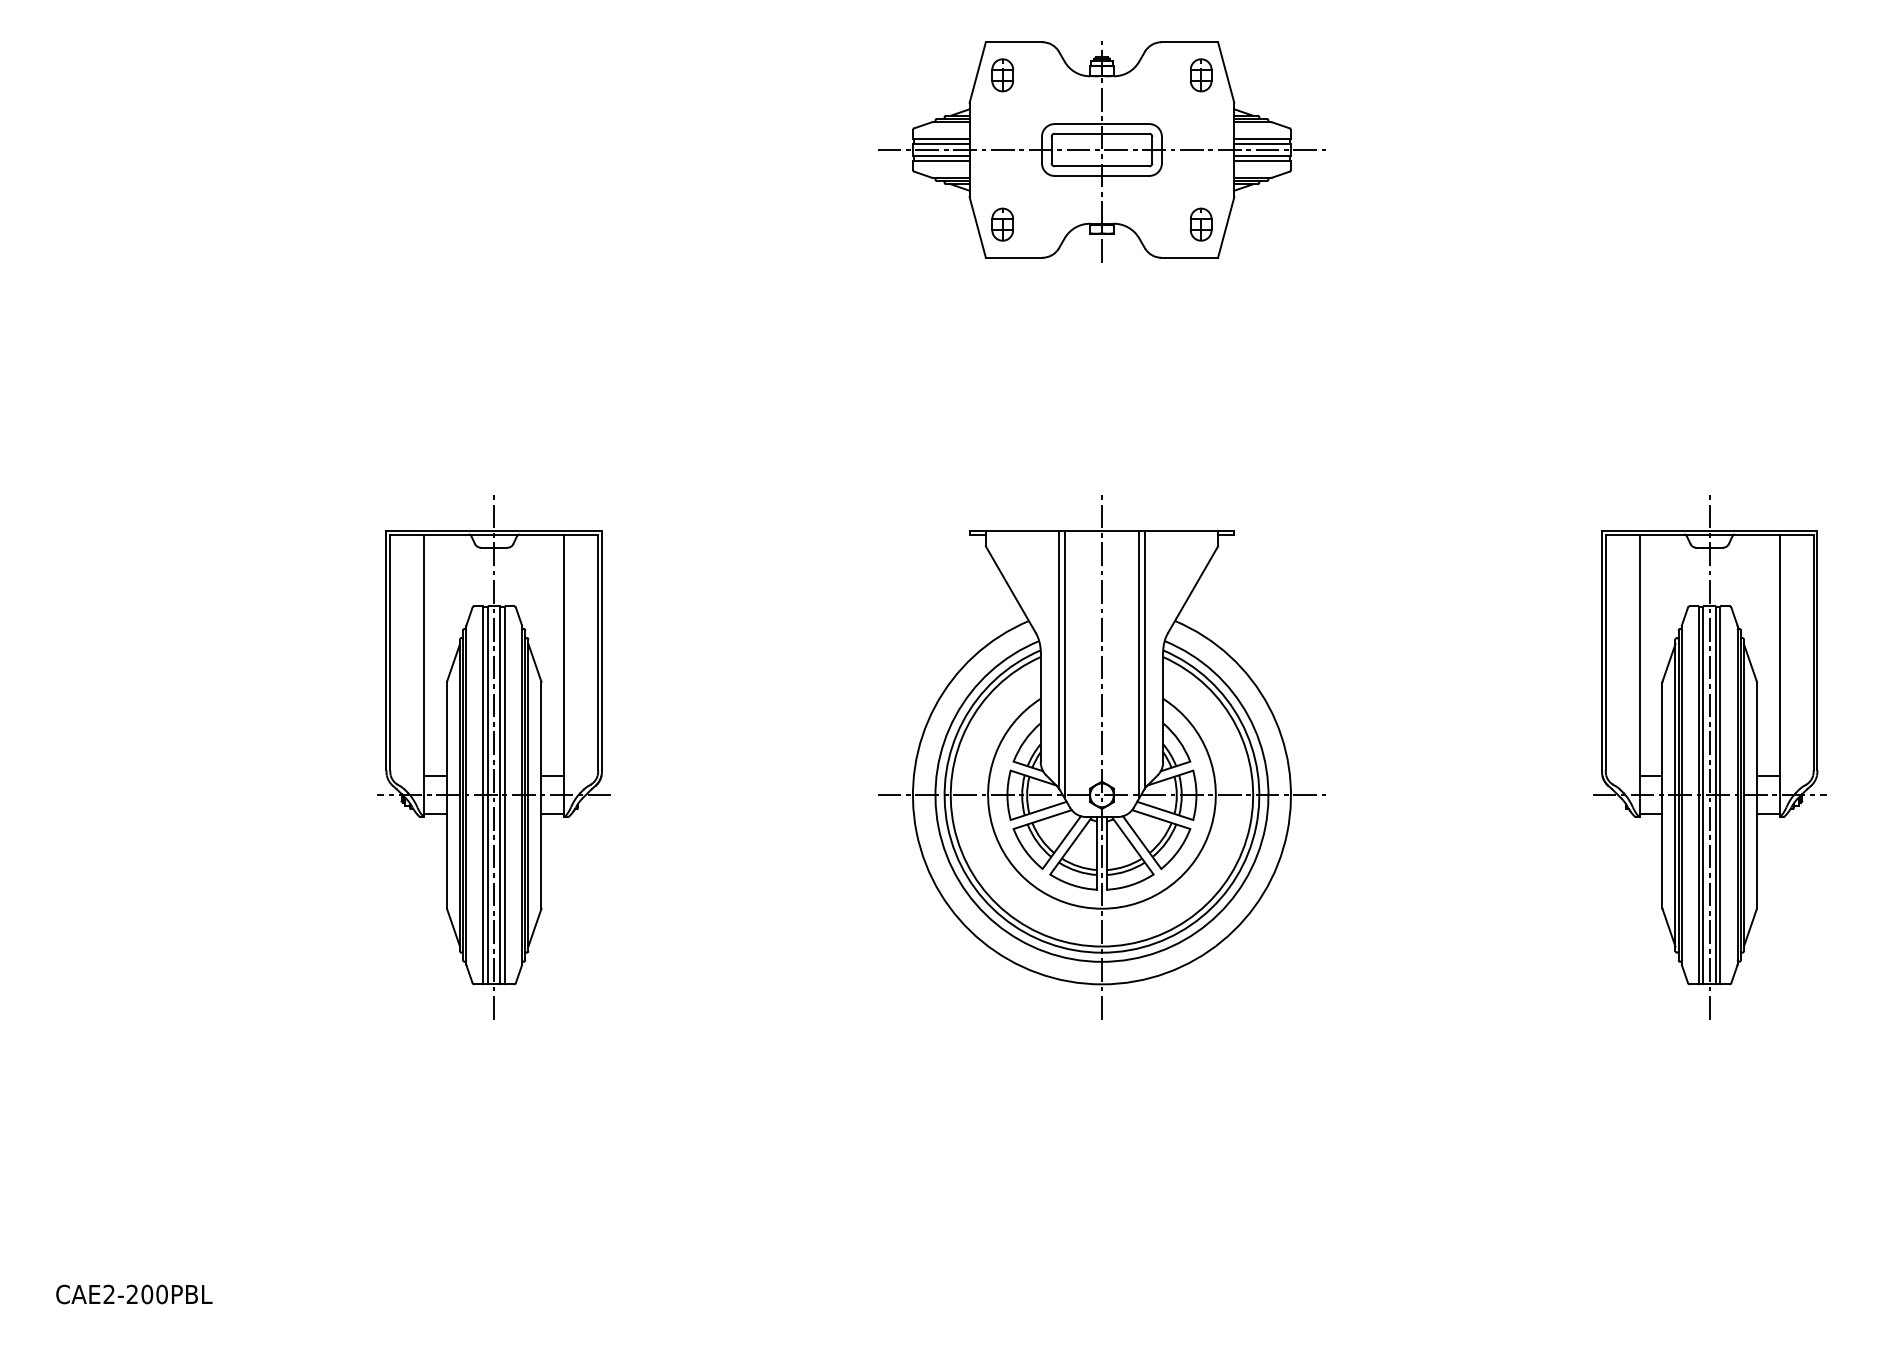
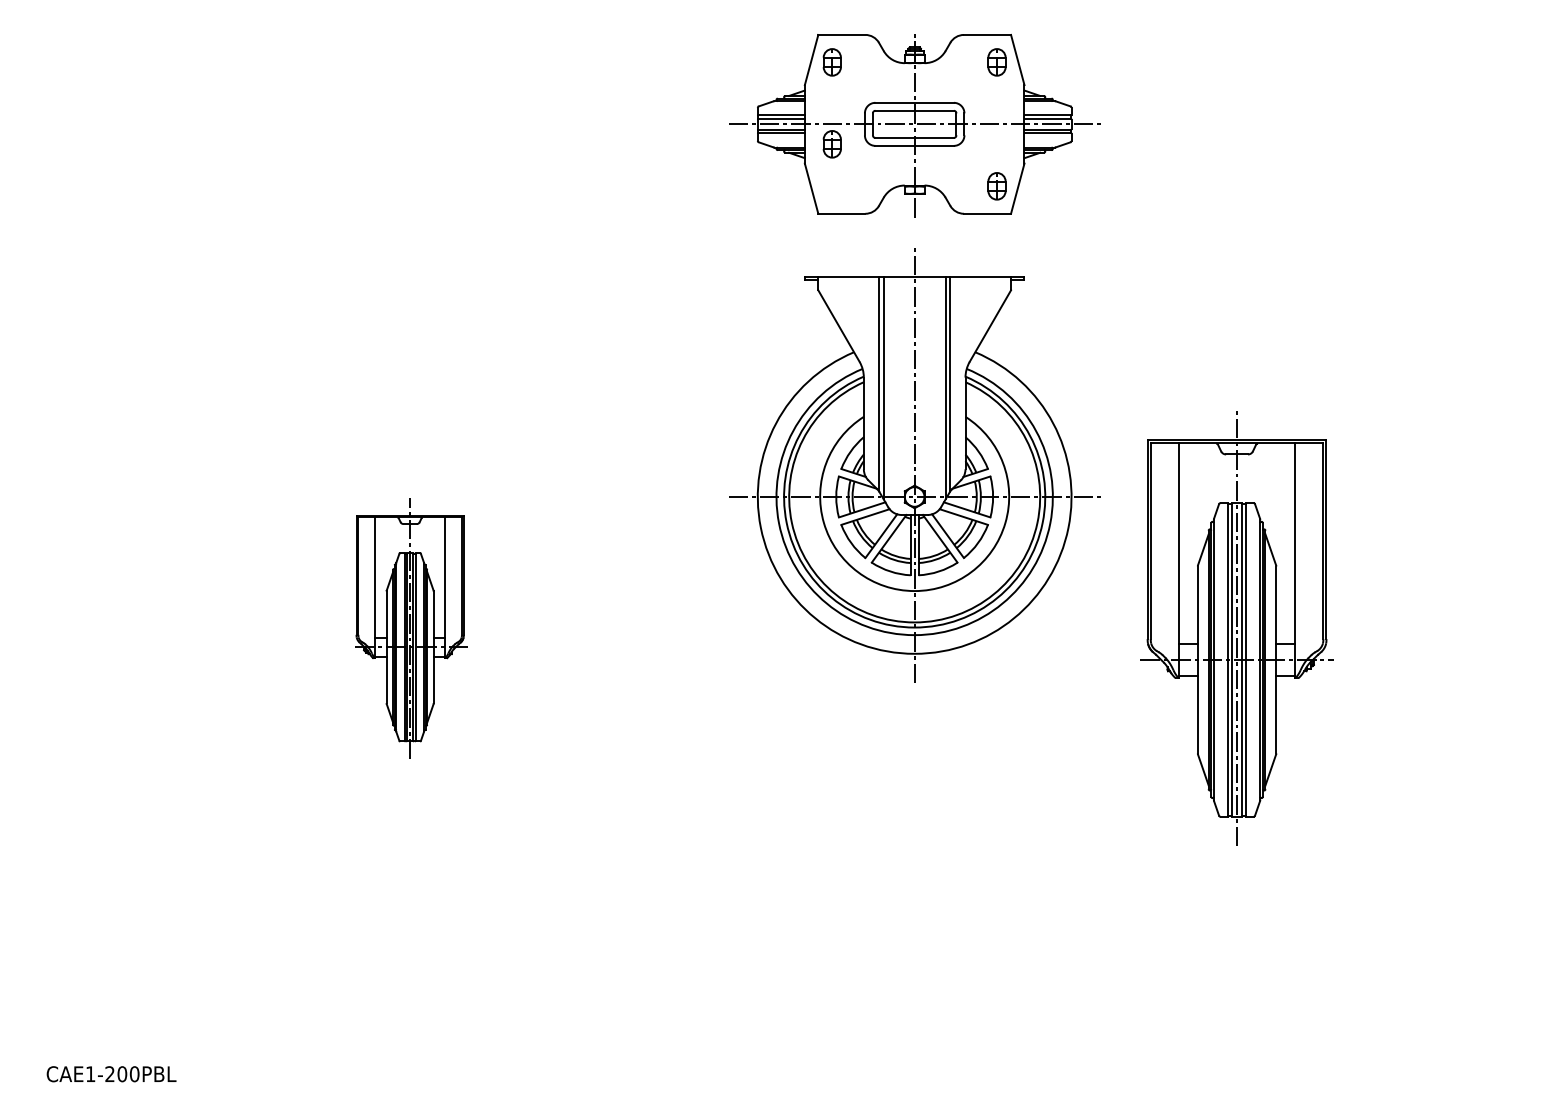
part: (1001, 224) -> (831, 144), moved
part: (493, 757) -> (409, 628), size x0.6
part: (1101, 757) -> (914, 465), moved
part: (1709, 757) -> (1236, 628), moved
text: (108, 1293) -> (90, 1073), CAE2-200PBL -> CAE1-200PBL

